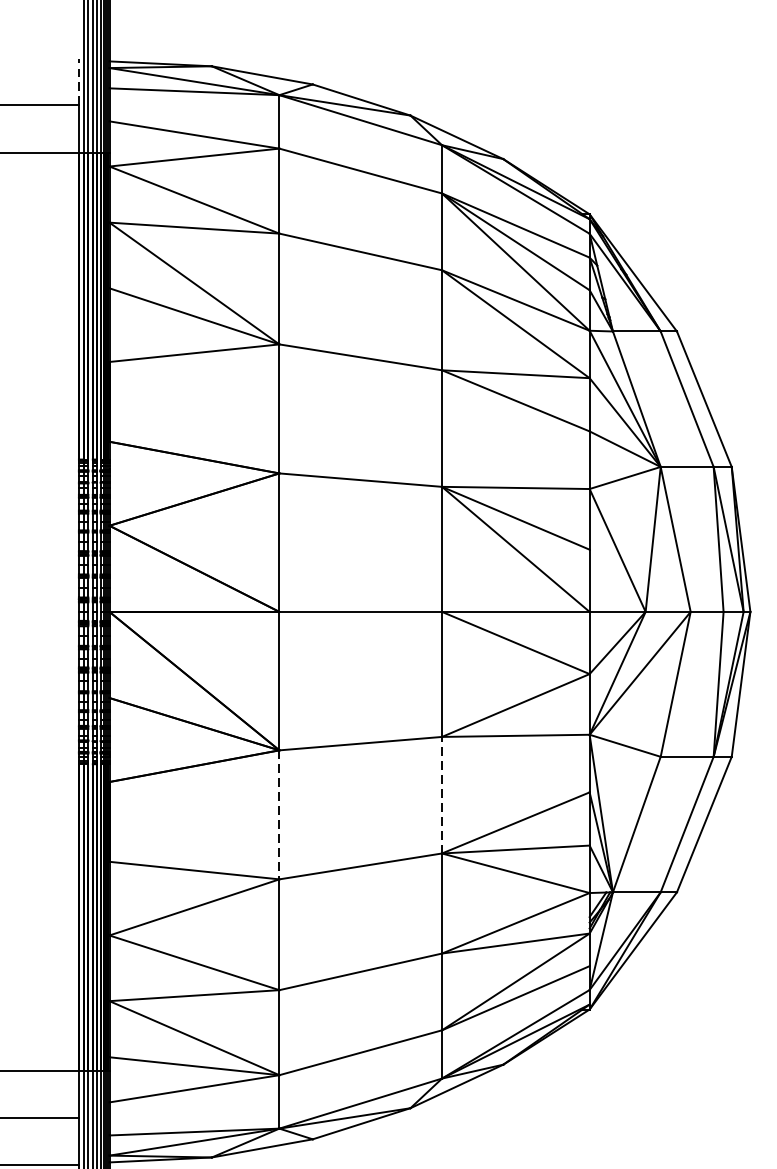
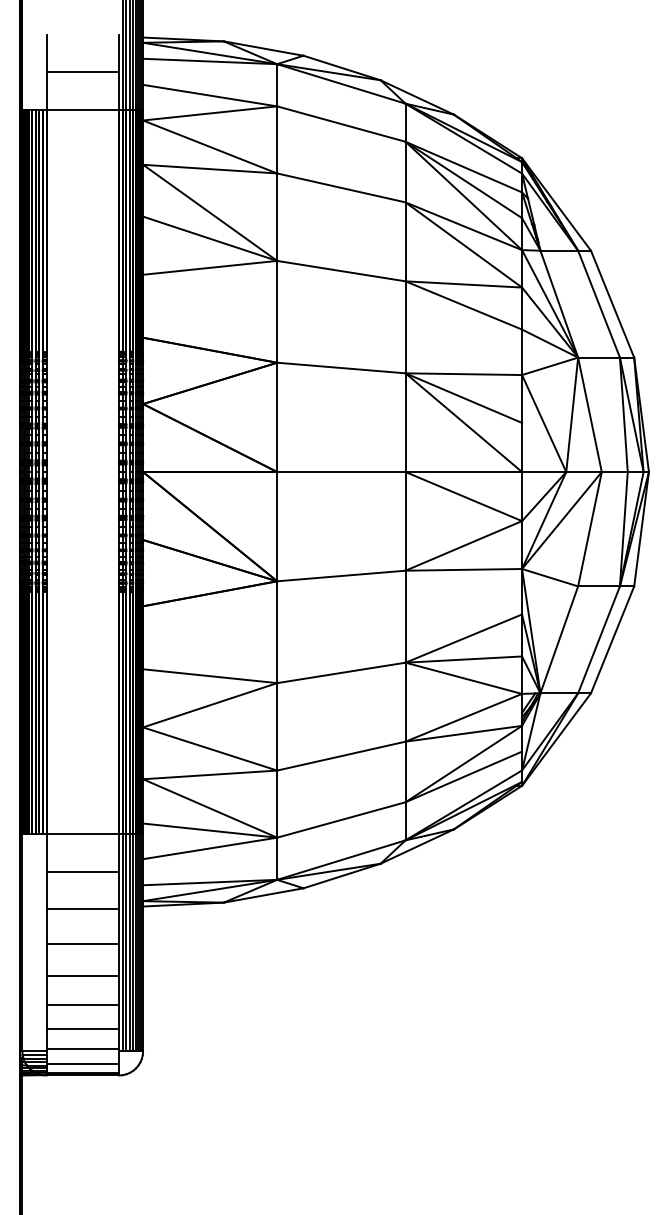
line: (78, 81) -> (118, 53), dashed -> solid
line: (441, 794) -> (405, 616), dashed -> solid
line: (279, 815) -> (277, 632), dashed -> solid

